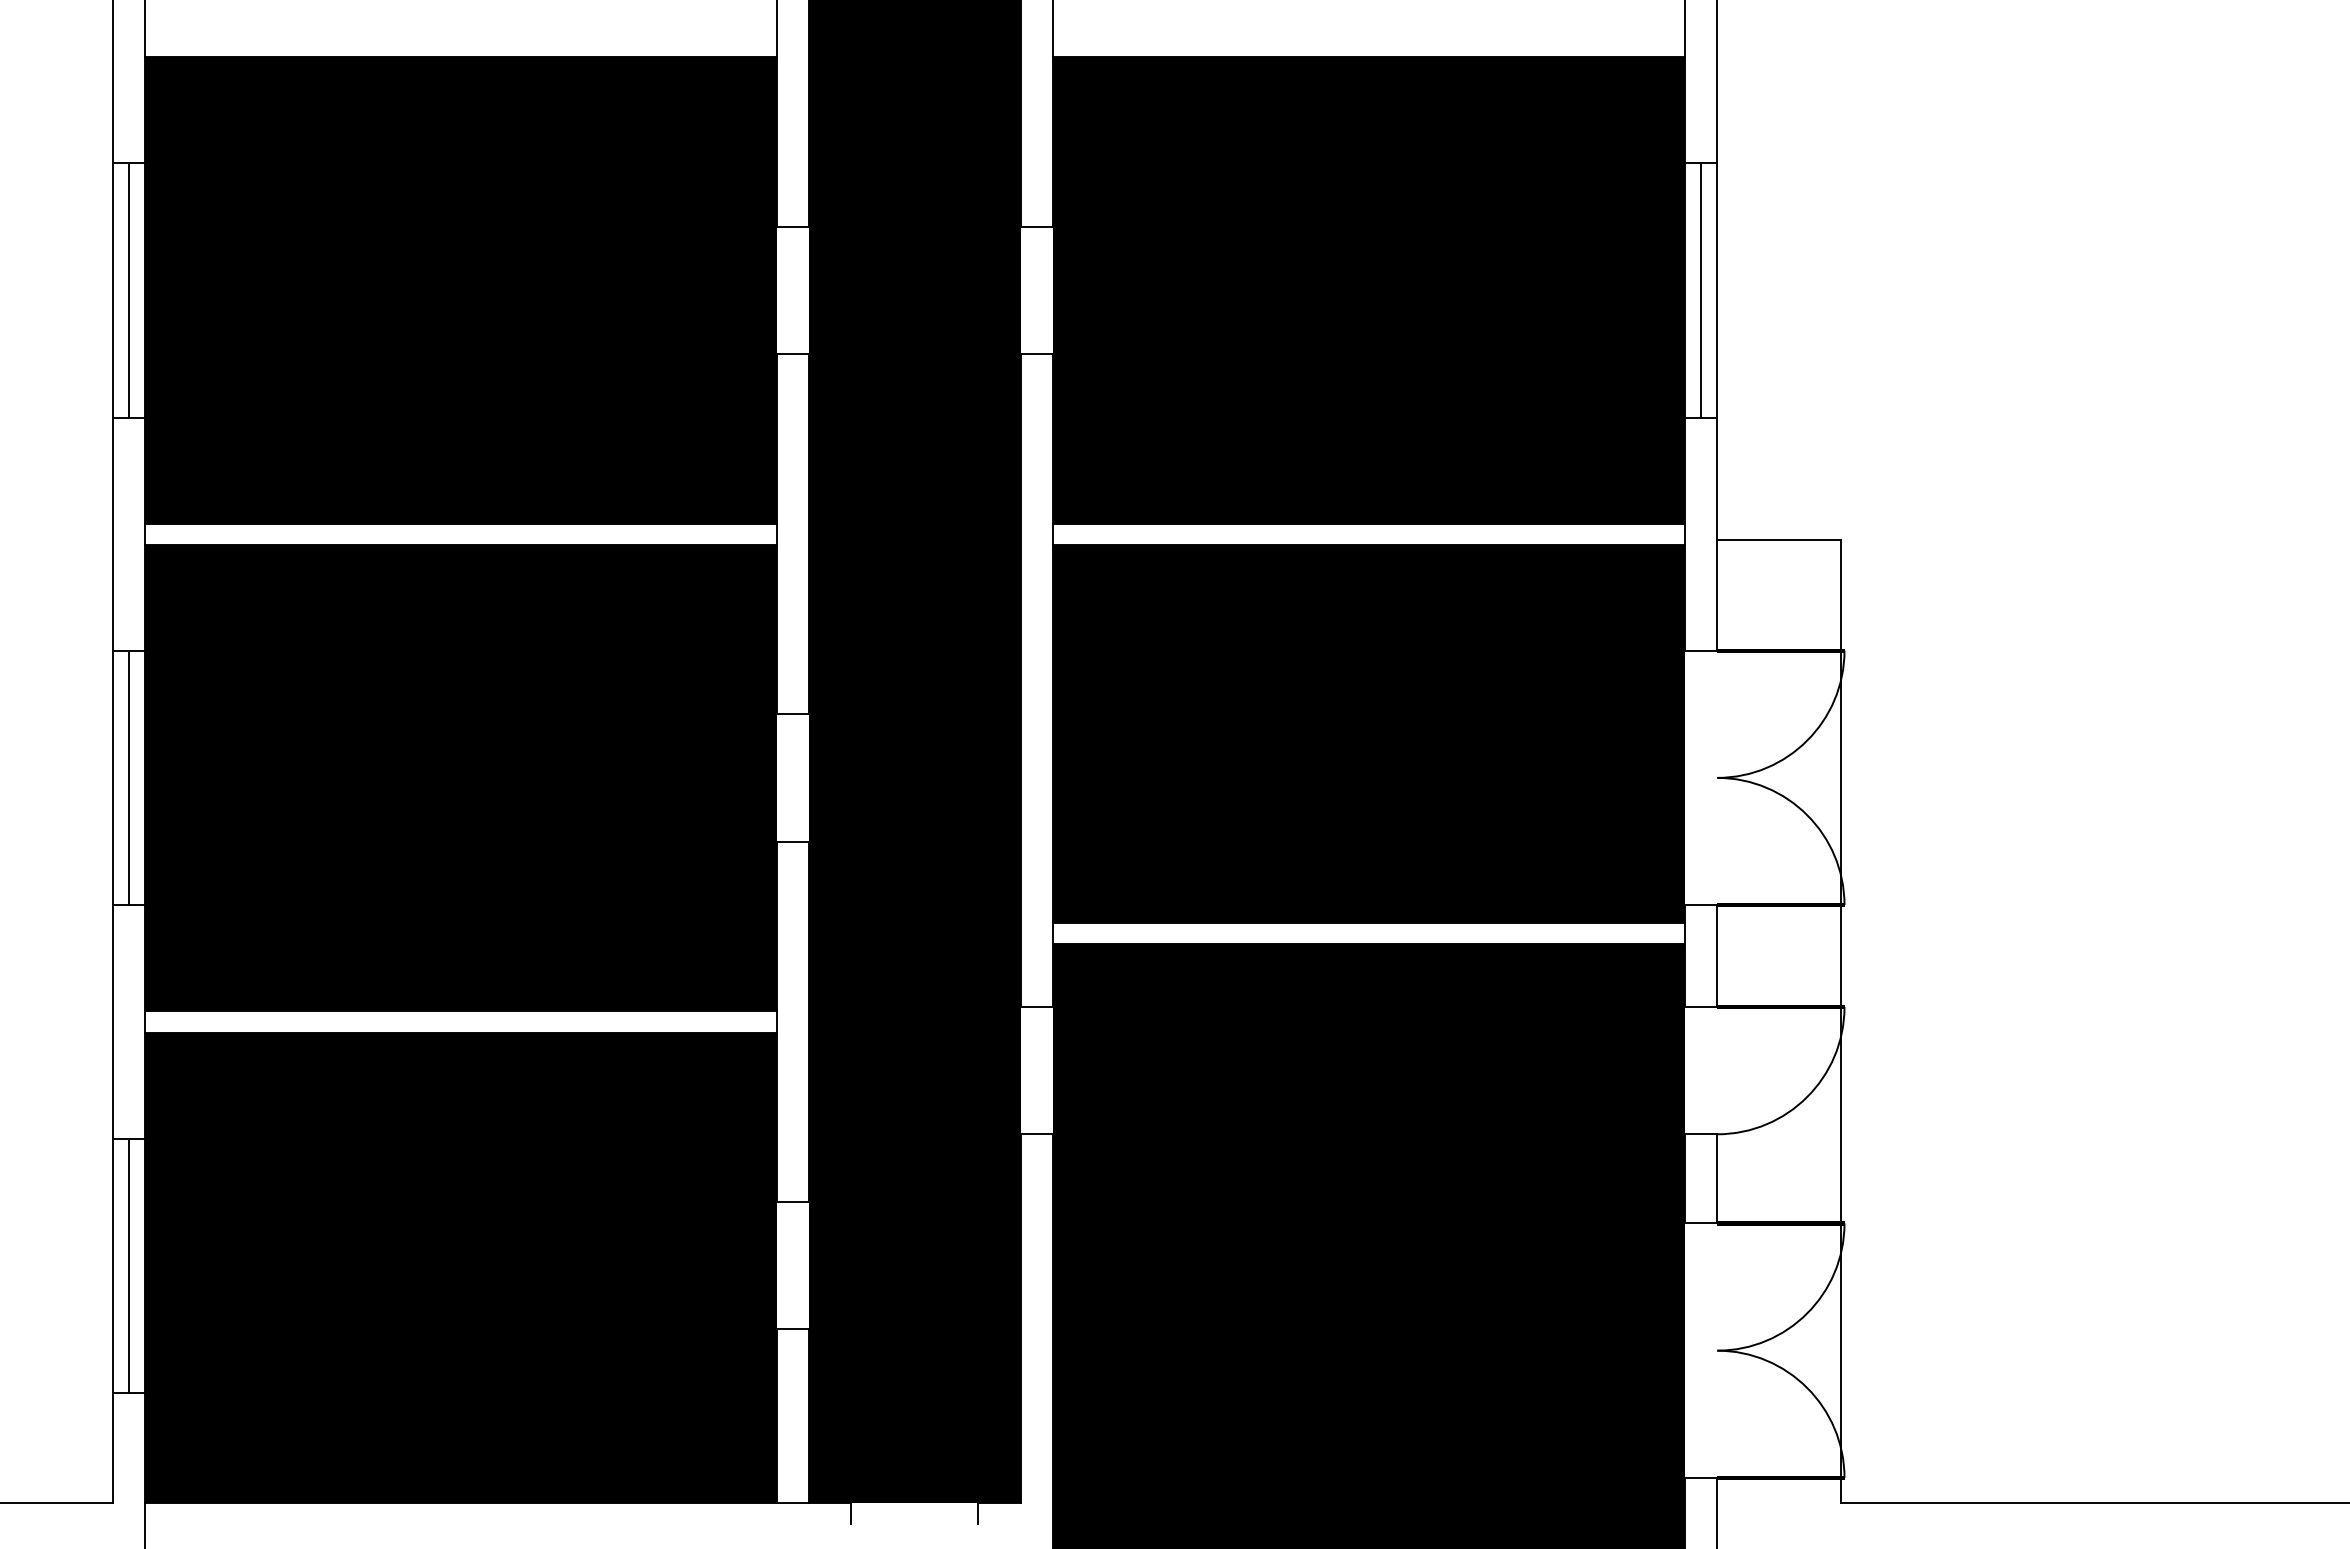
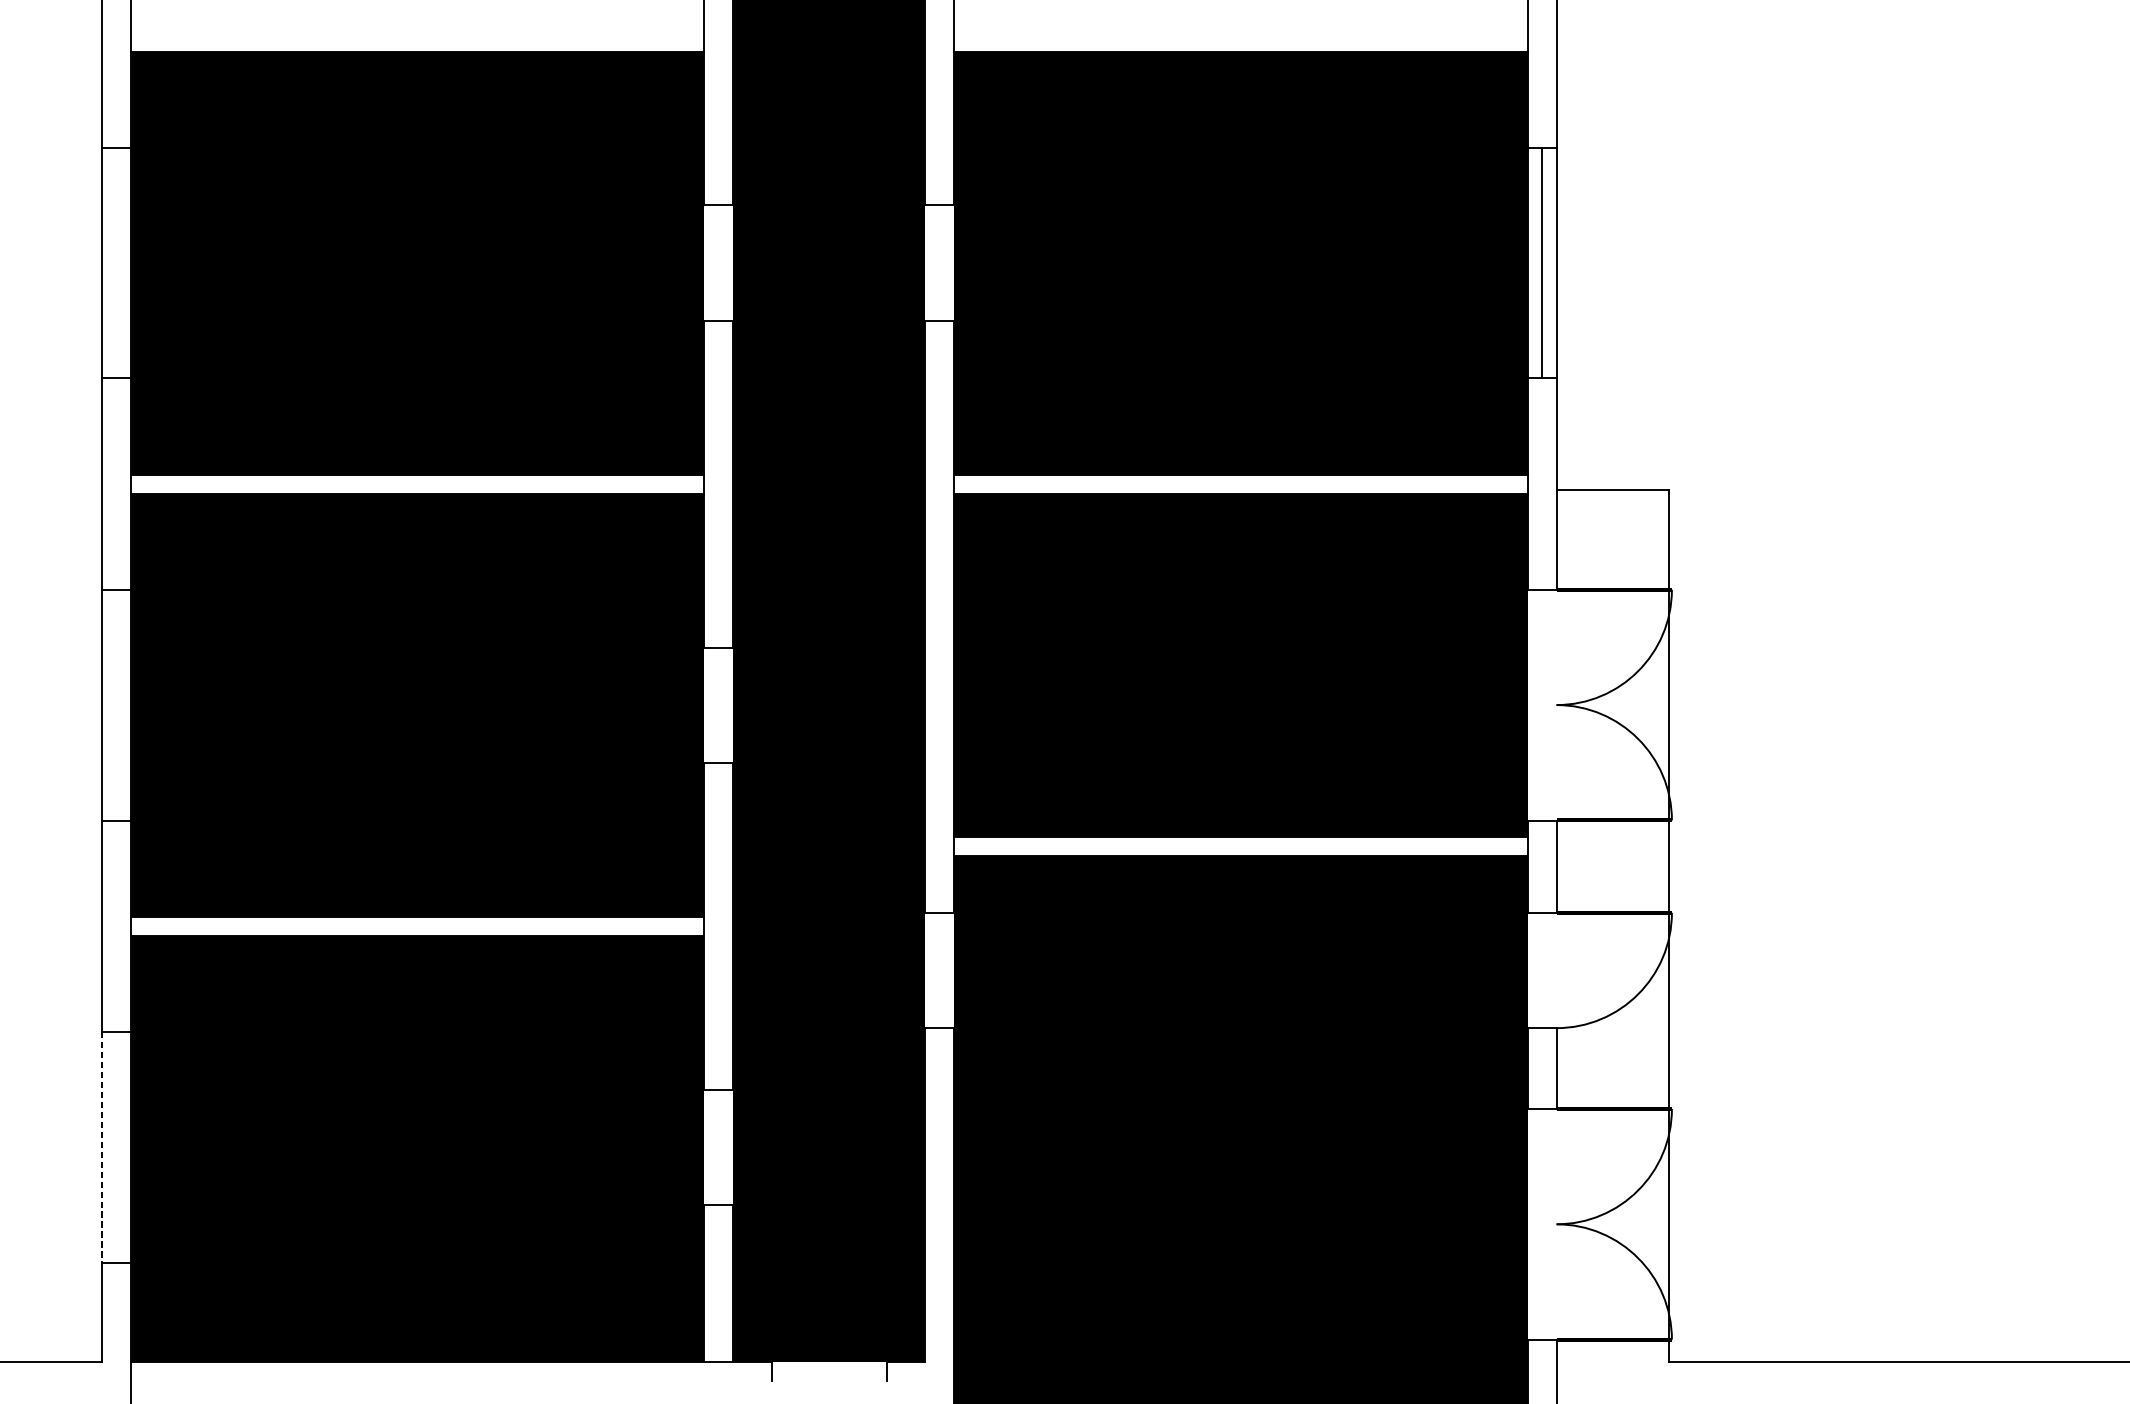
line: (128, 290) -> (116, 263), removed
line: (128, 777) -> (116, 704), removed
line: (128, 1265) -> (116, 1147), removed
line: (112, 1266) -> (101, 1147), solid -> dashed

